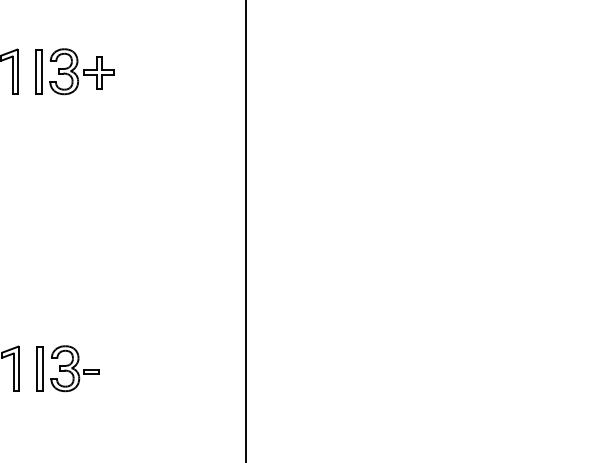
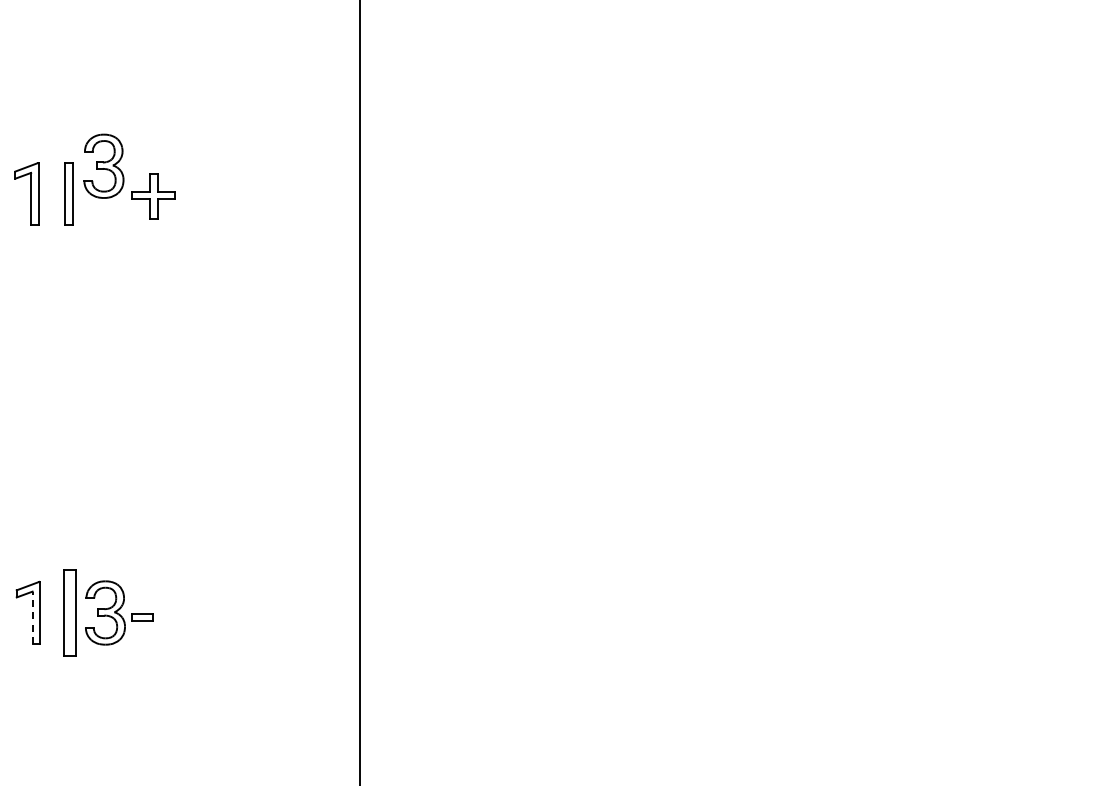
part: (63, 71) -> (103, 165), moved
part: (39, 368) -> (69, 612), size x1.4
line: (13, 371) -> (32, 617), solid -> dashed

